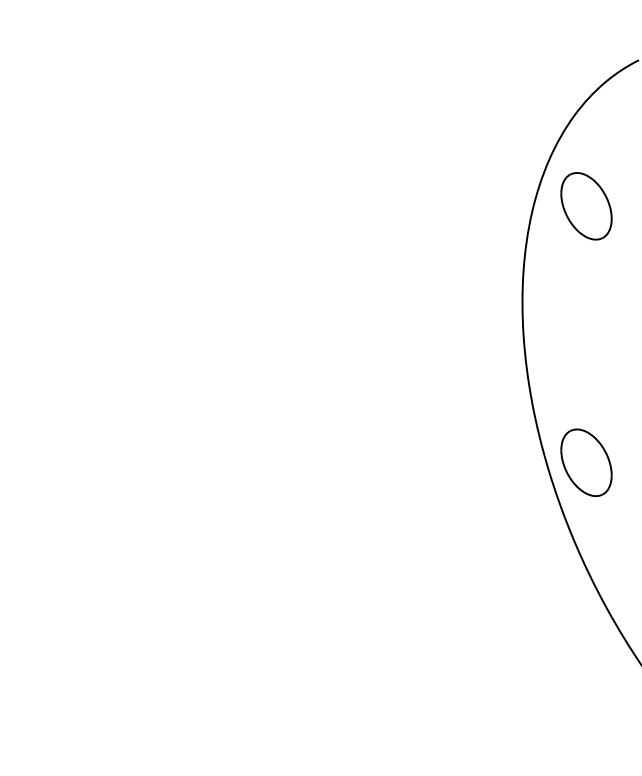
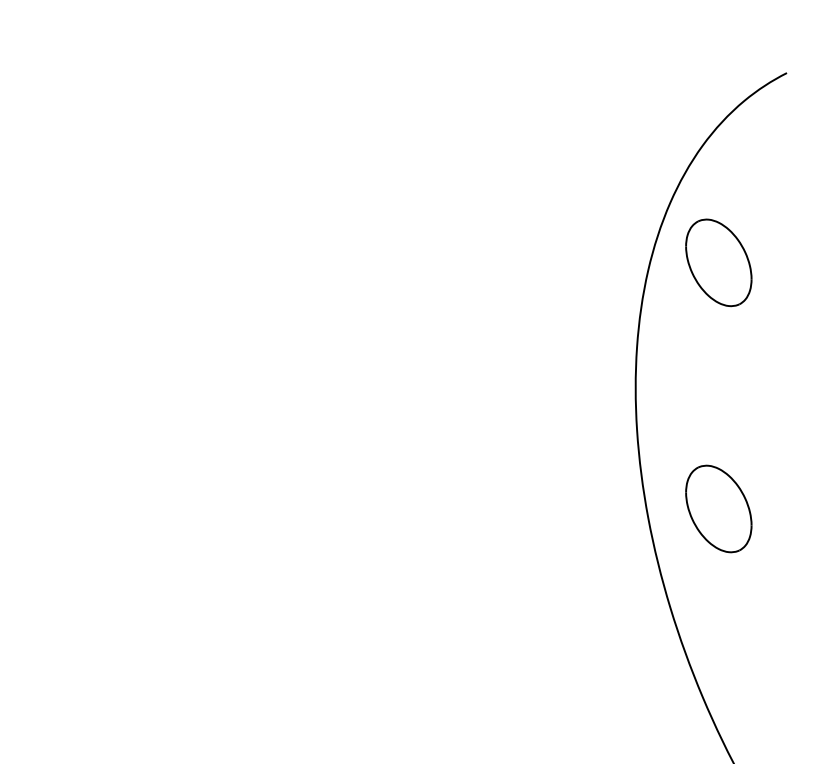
part: (586, 462) -> (718, 508), moved

